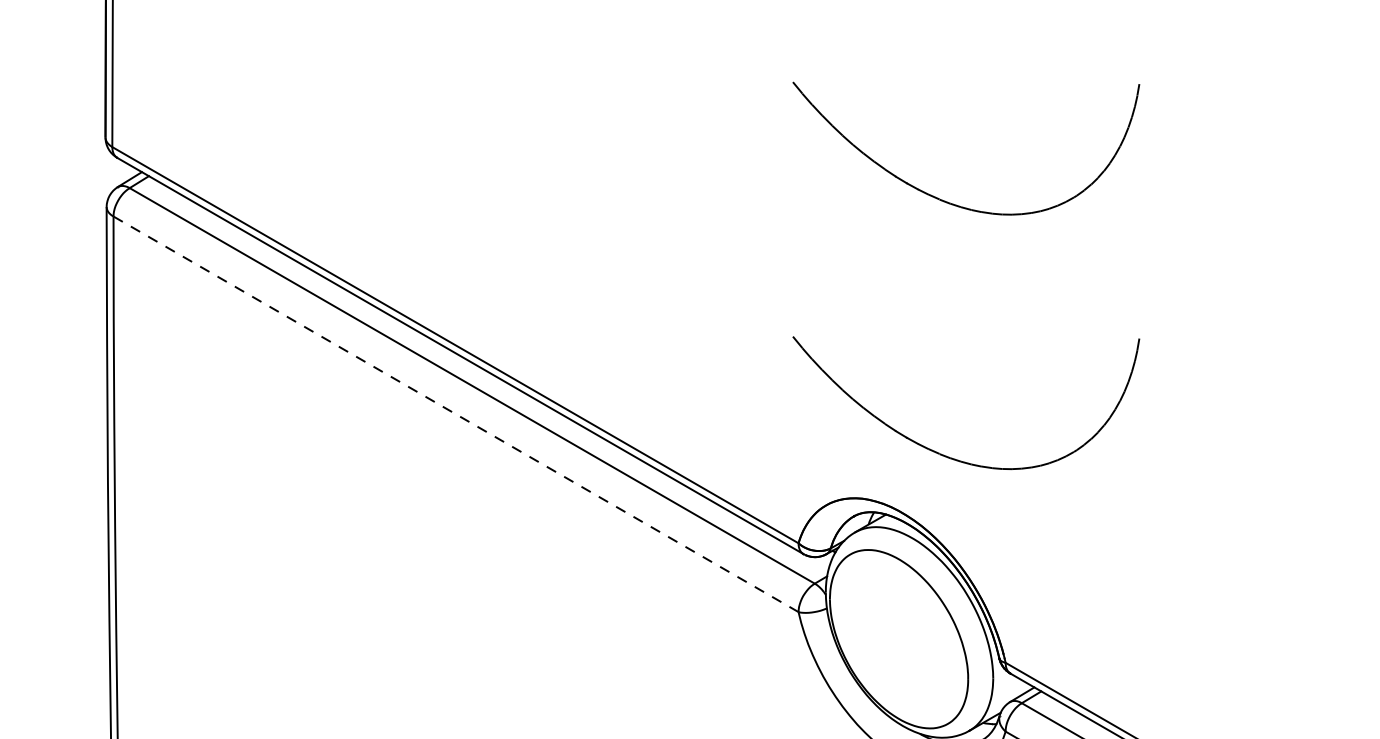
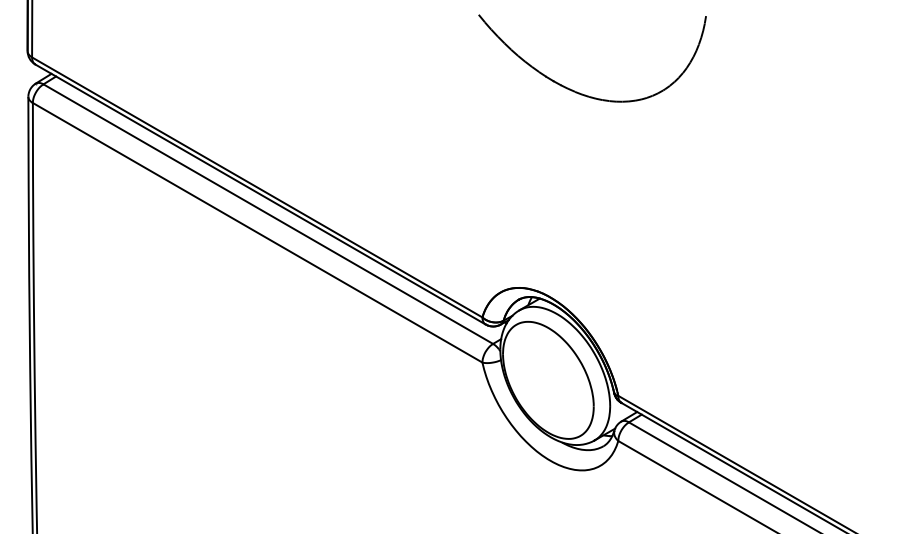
line: (455, 413) -> (257, 232), dashed -> solid
part: (943, 453) -> (577, 258), removed

